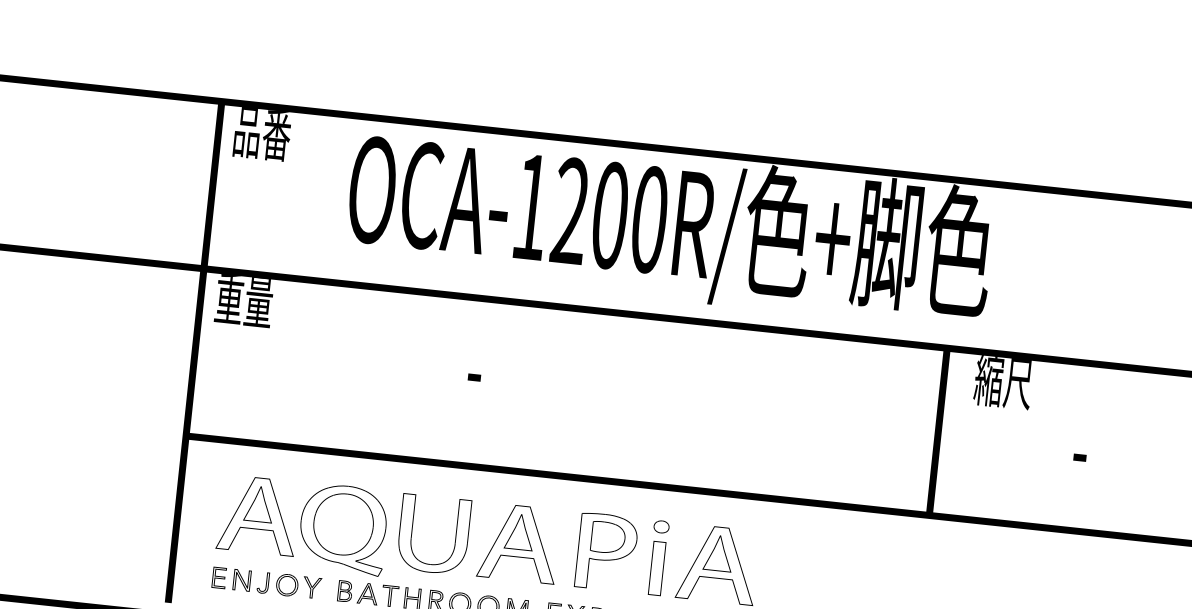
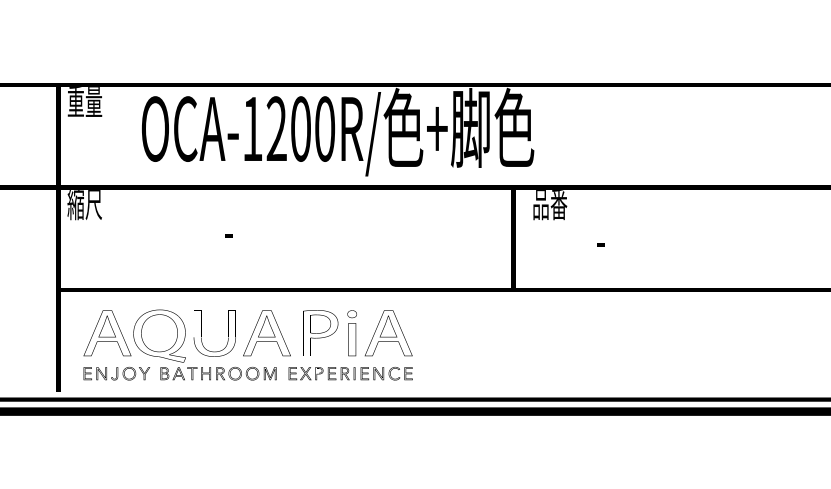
text: (261, 134) -> (84, 102), 品番 -> 重量
text: (243, 302) -> (84, 205), 重量 -> 縮尺
text: (1002, 383) -> (549, 205), 縮尺 -> 品番

